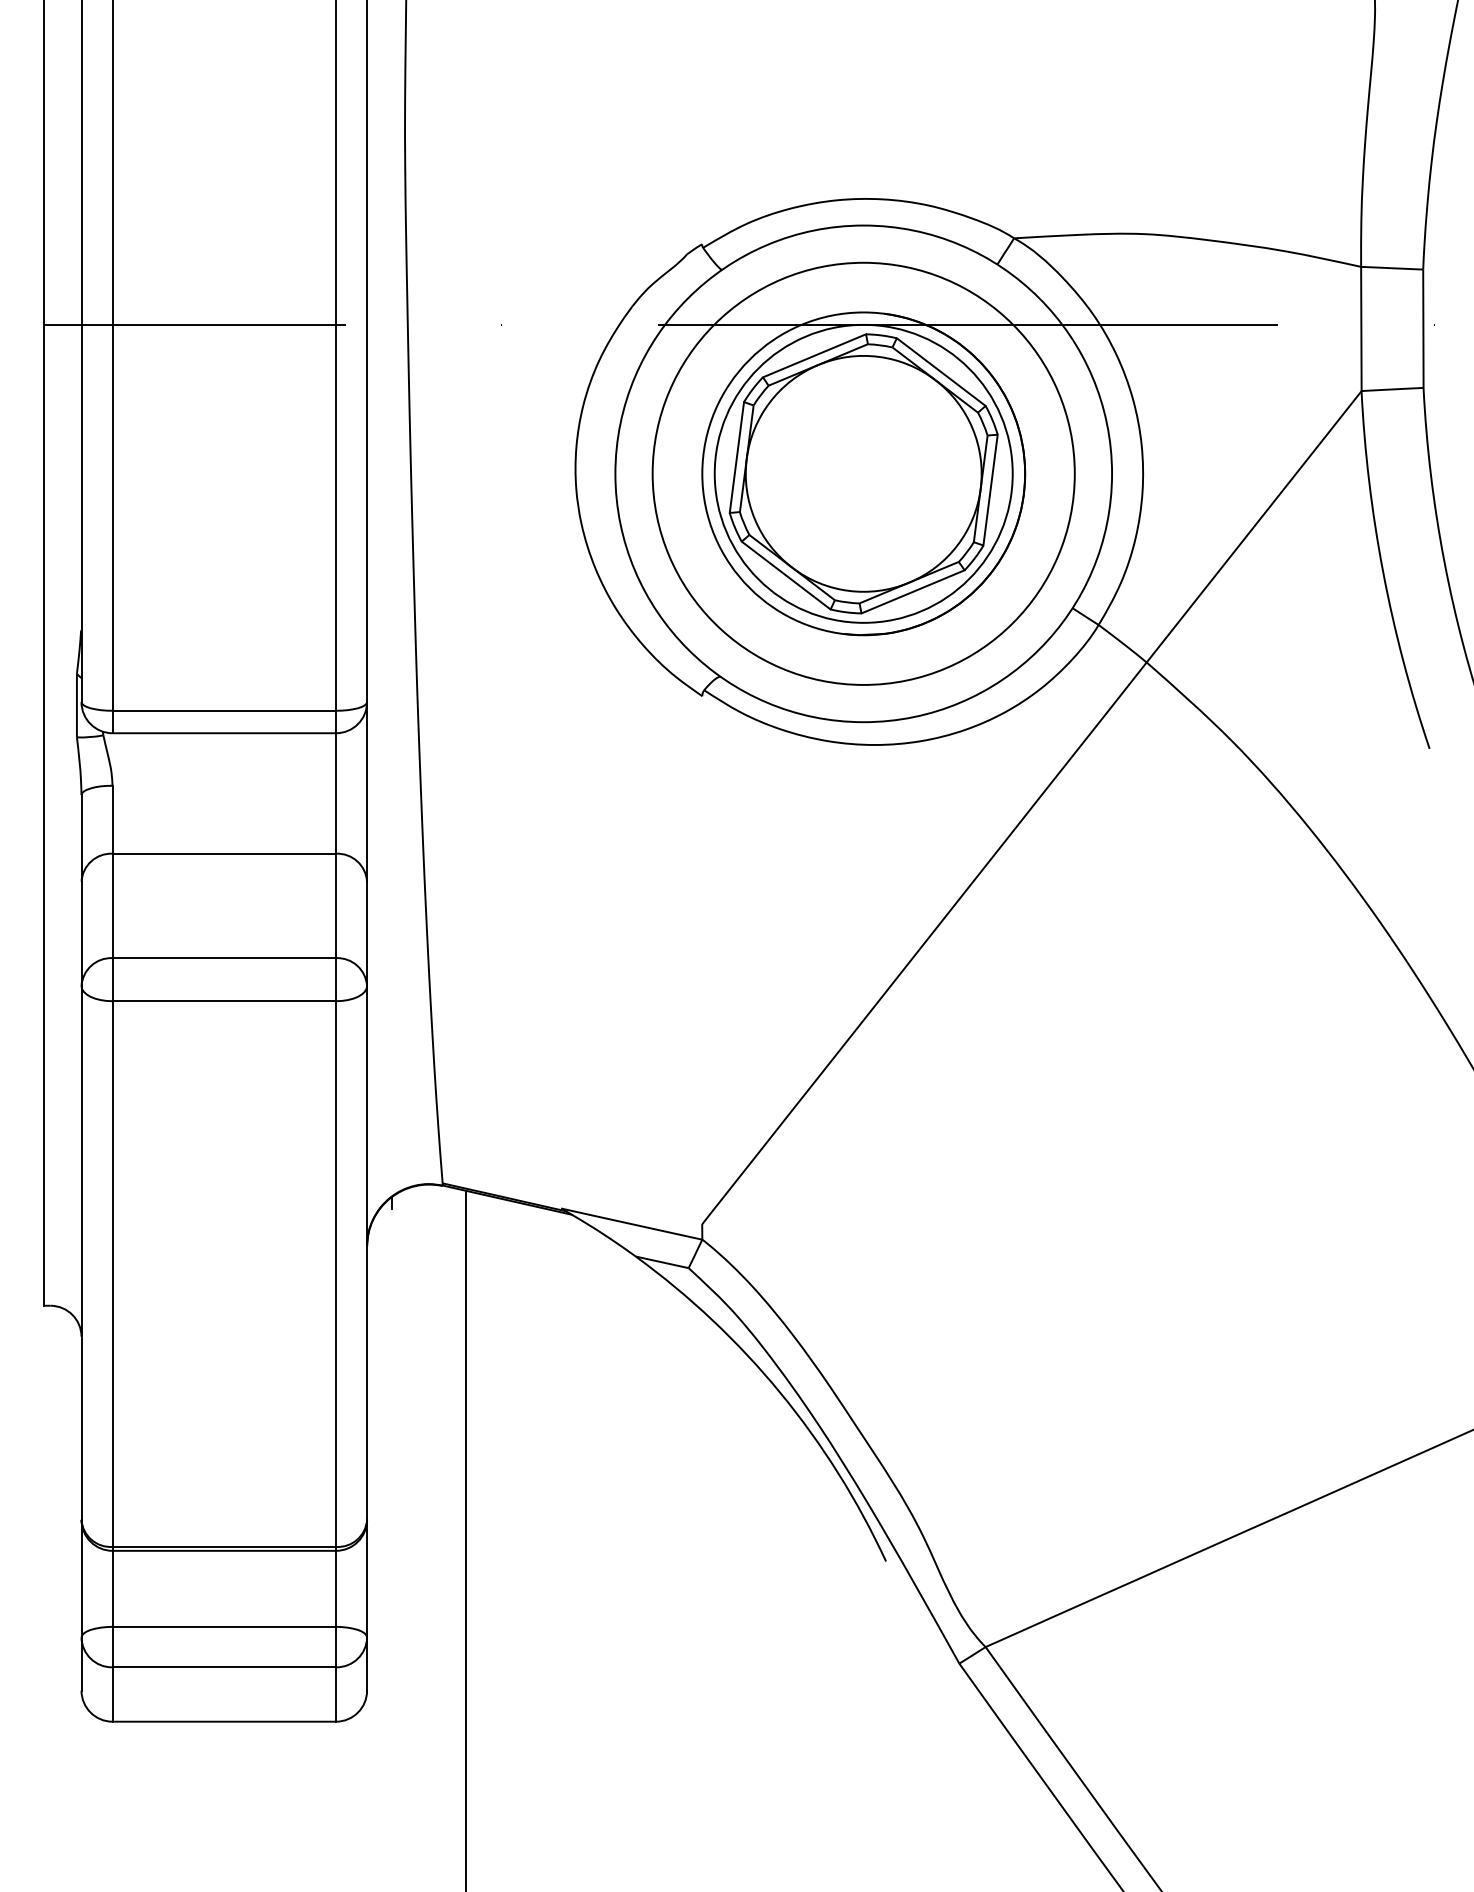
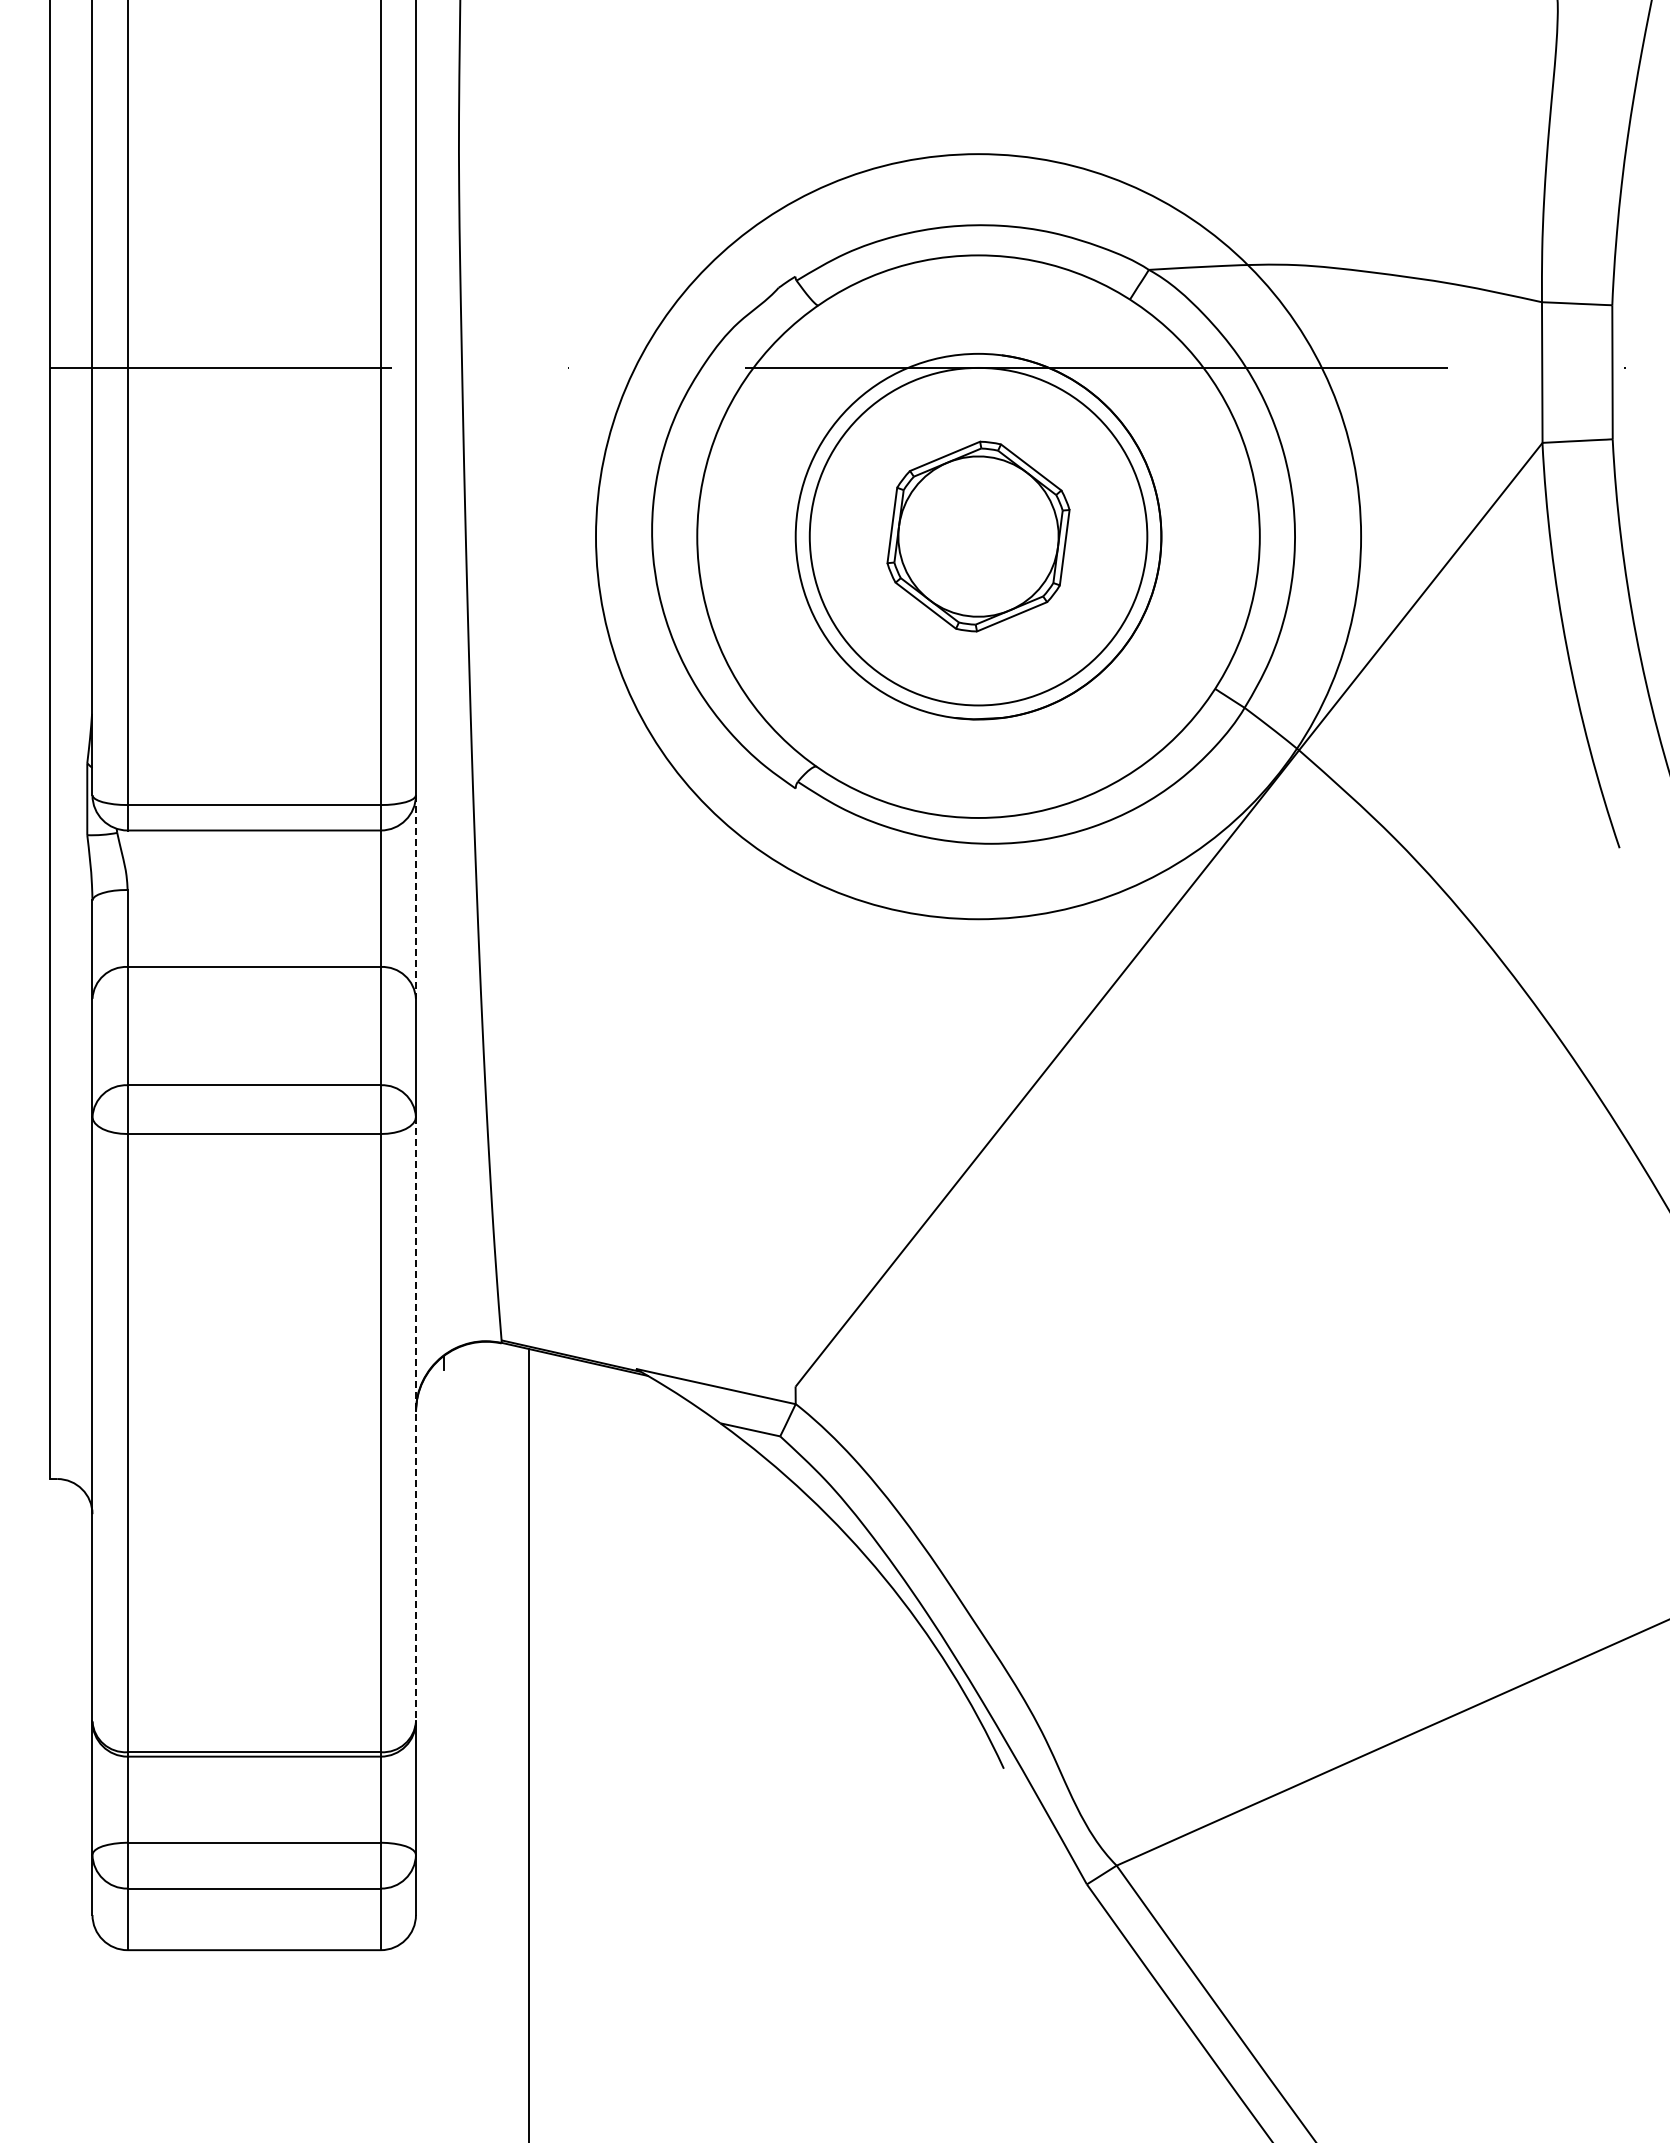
circle: (863, 473) -> (978, 536), size x1.6
part: (863, 473) -> (978, 536), size x0.6
line: (366, 792) -> (415, 897), solid -> dashed
line: (366, 1253) -> (415, 1419), solid -> dashed

